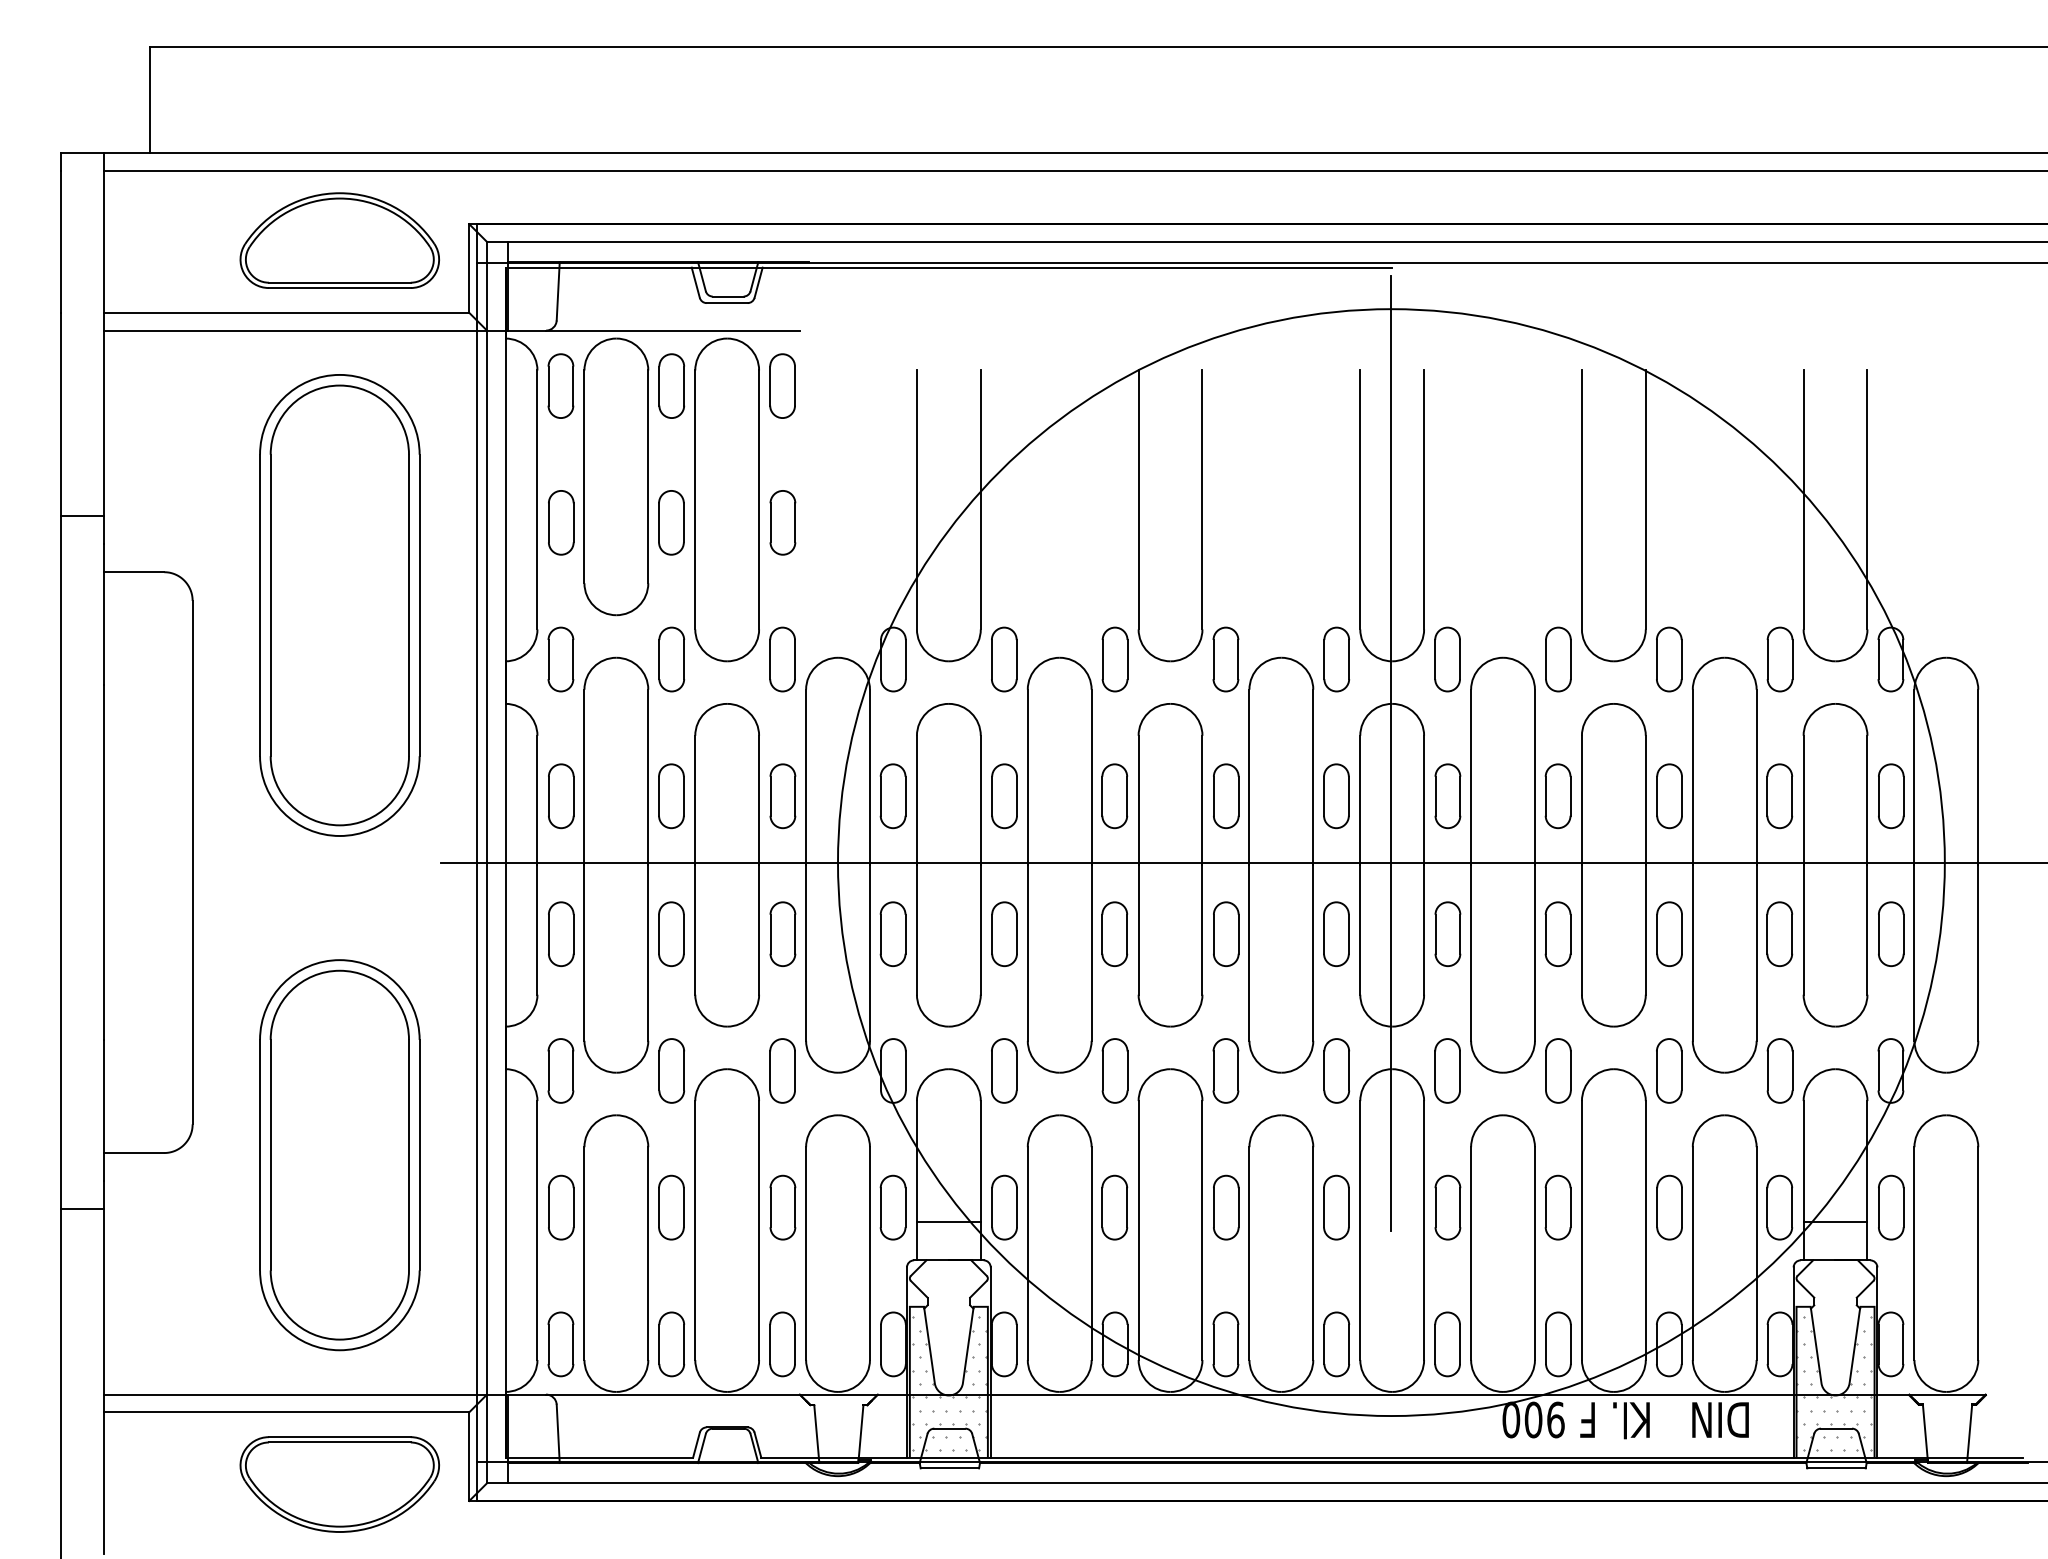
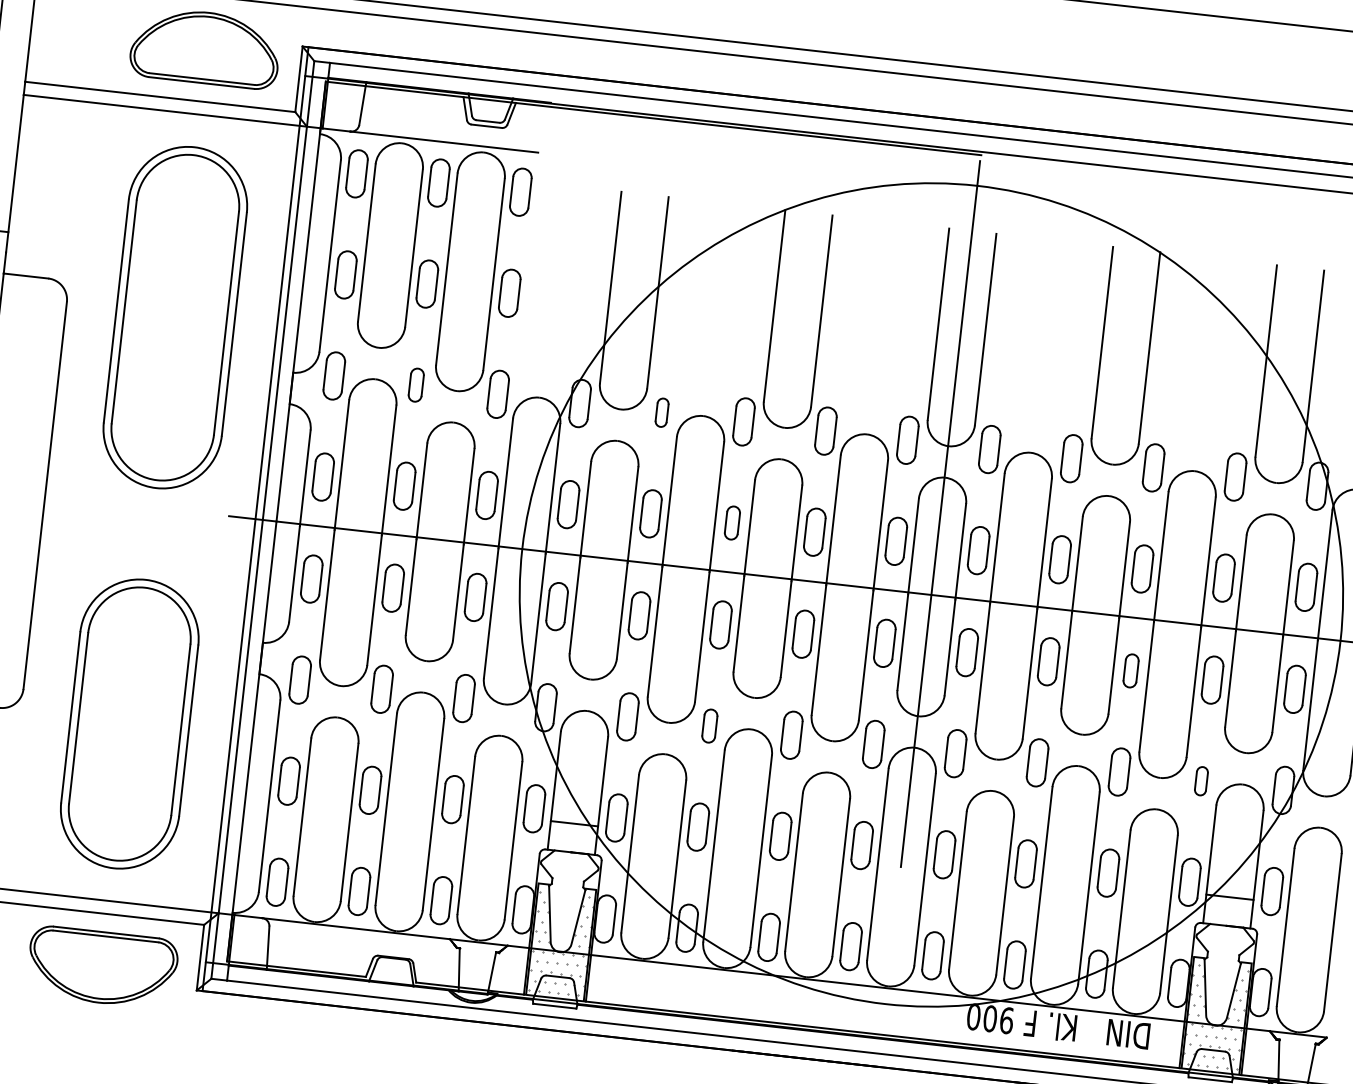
part: (671, 659) -> (416, 385), size x0.7
part: (1004, 659) -> (662, 412), size x0.6
part: (1114, 796) -> (732, 523), size x0.7
part: (1669, 933) -> (1131, 670), size x0.7
part: (1114, 1070) -> (709, 725), size x0.7
part: (1779, 1070) -> (1201, 780), size x0.6

